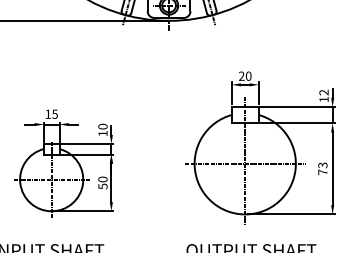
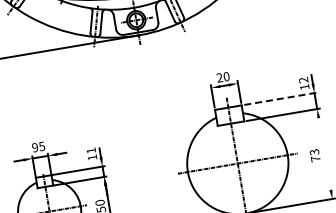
line: (298, 107) -> (280, 99), solid -> dashed
text: (47, 113) -> (34, 146), 15 -> 95
text: (102, 126) -> (90, 150), 10 -> 11
line: (332, 168) -> (324, 153), removed

